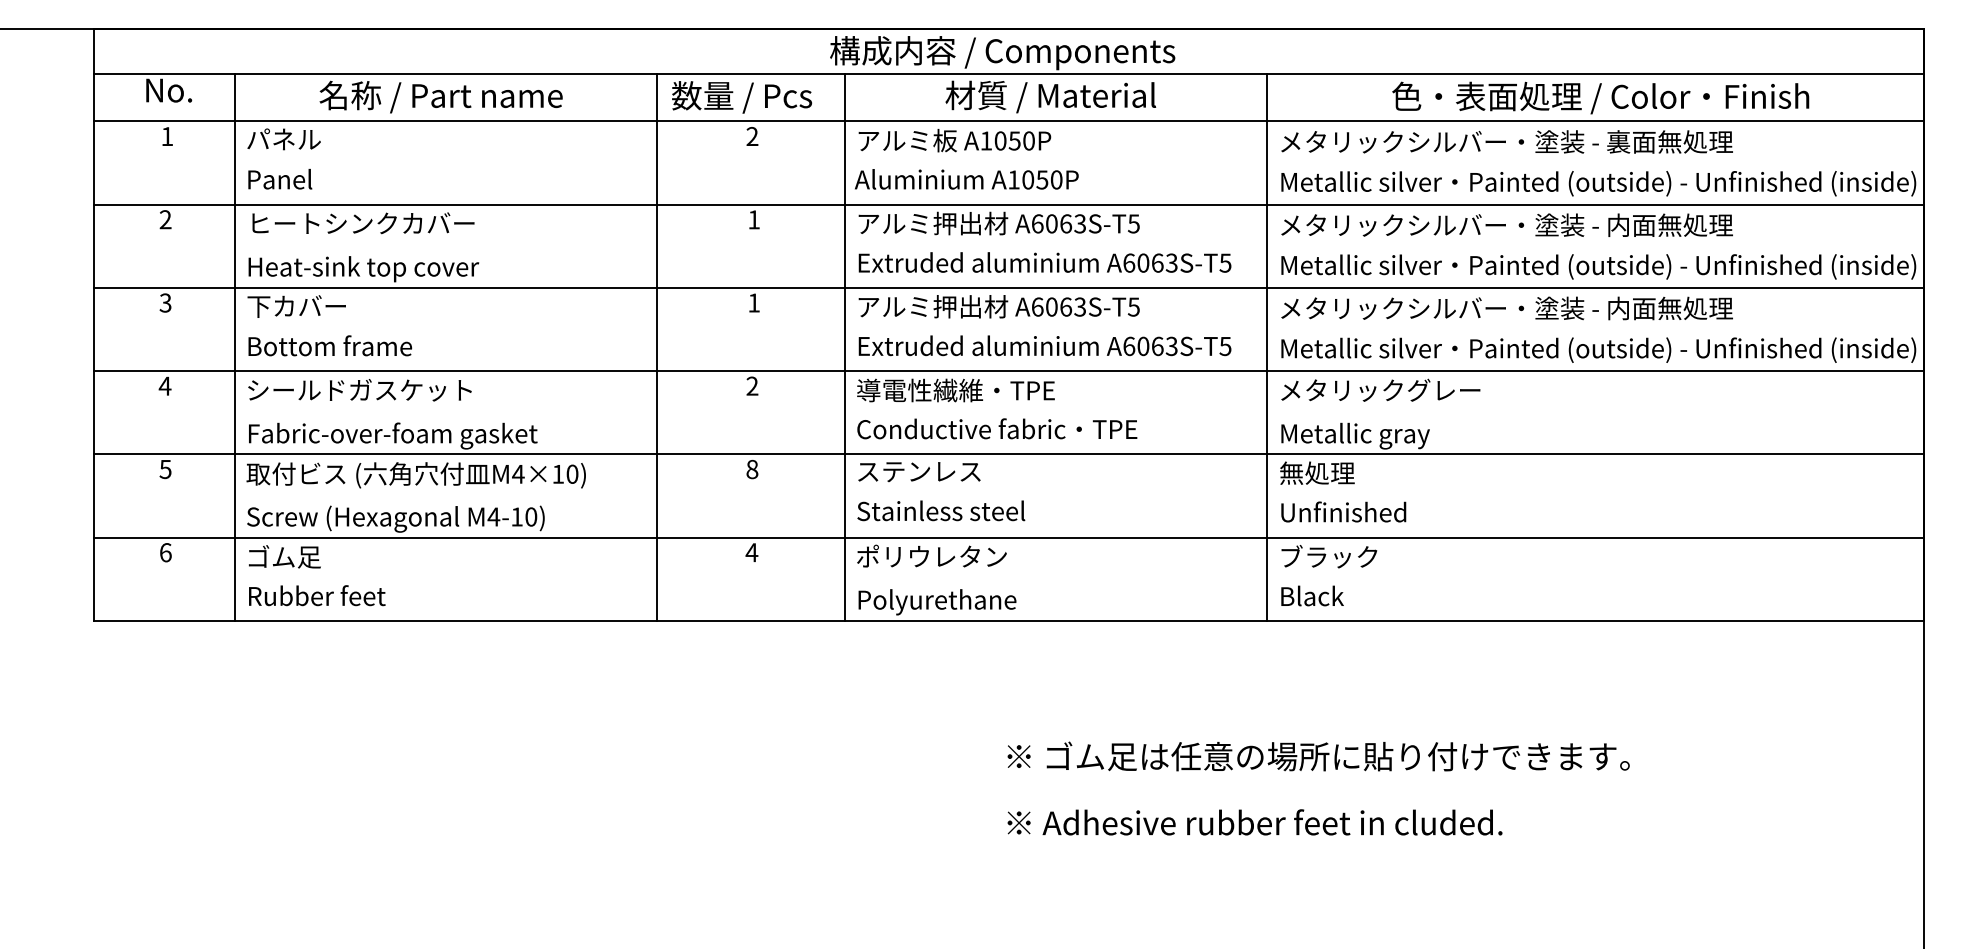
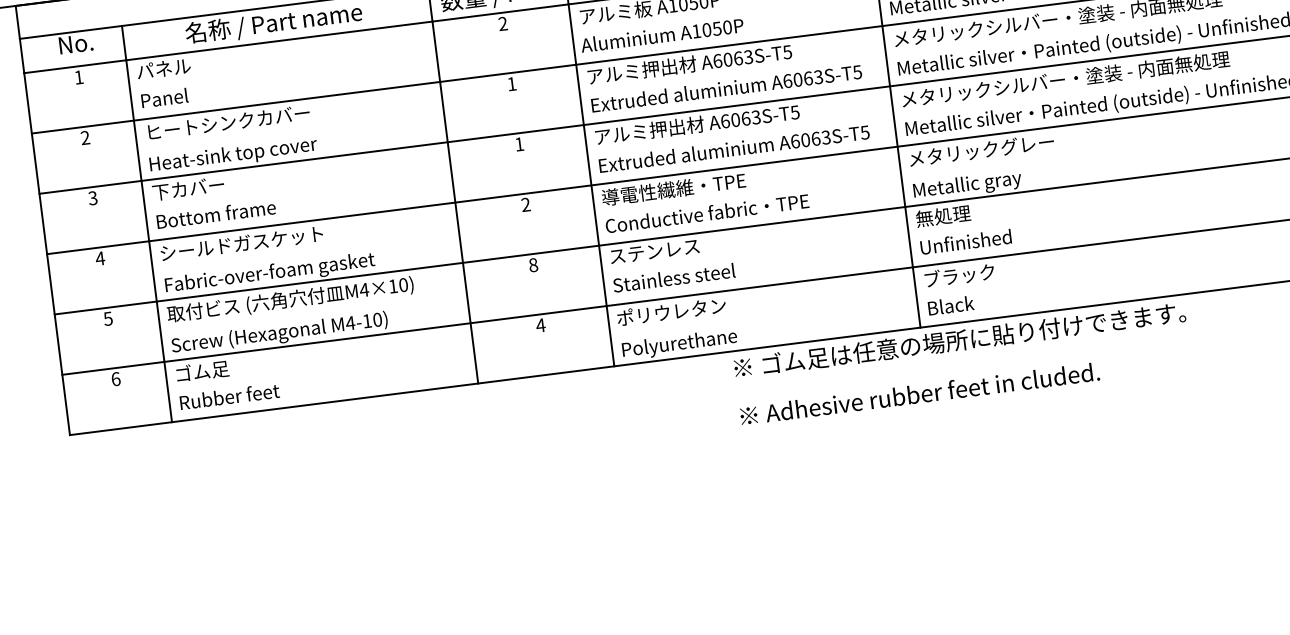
text: (1318, 788) -> (962, 363), moved

